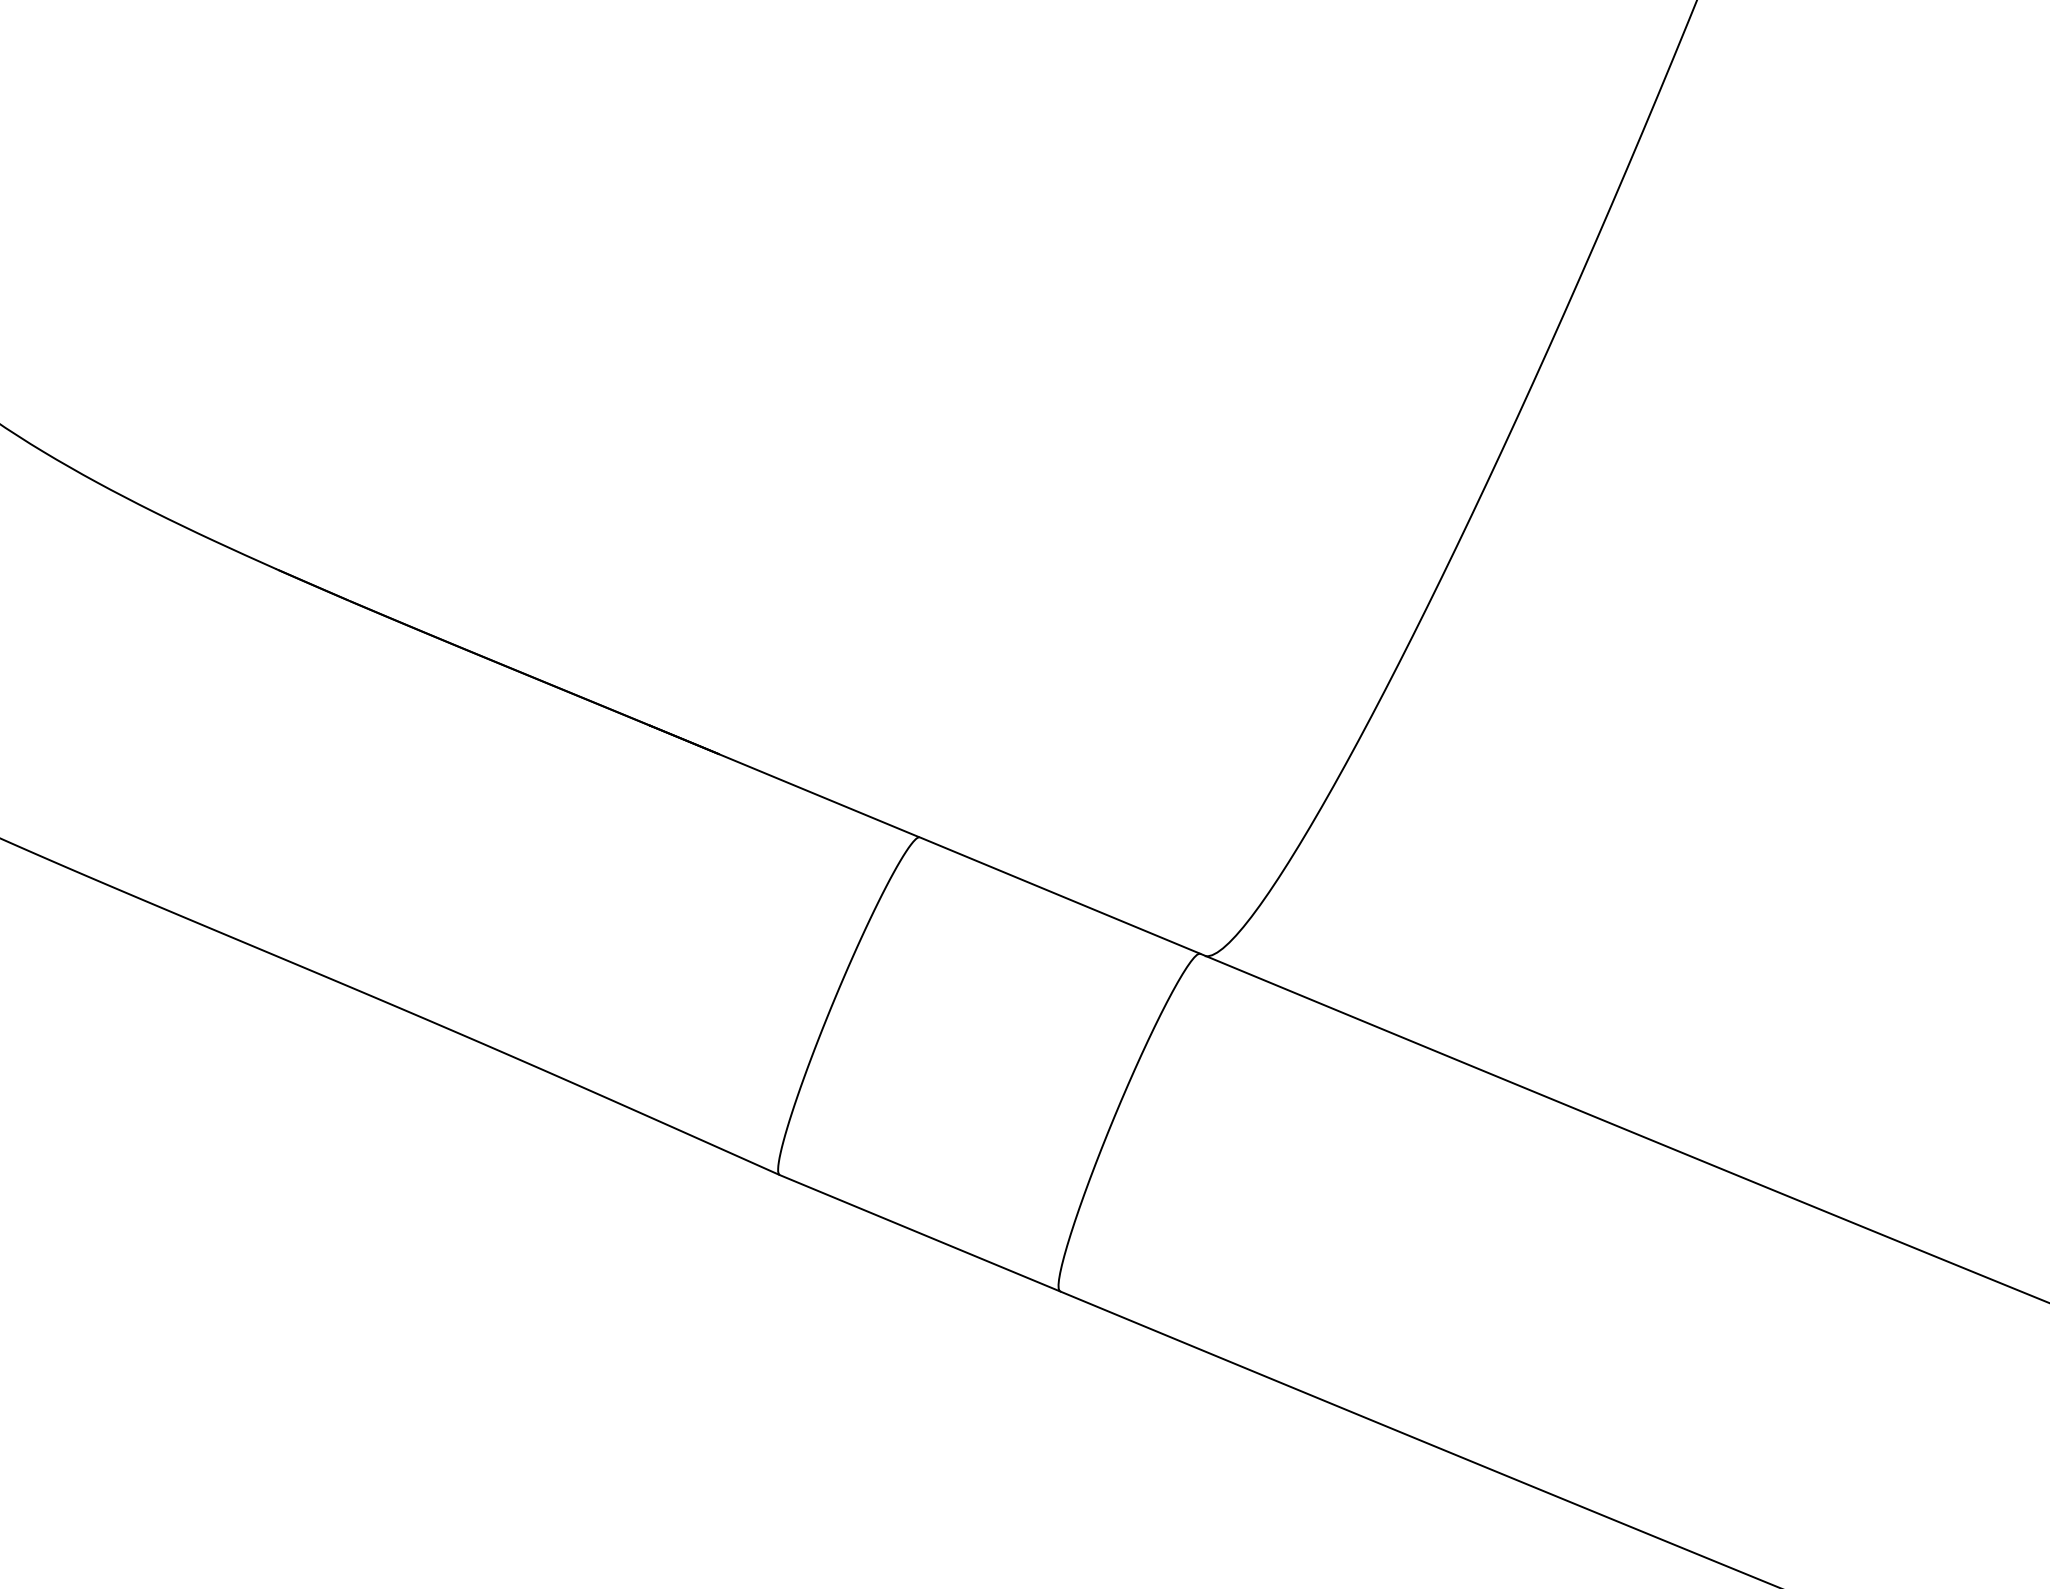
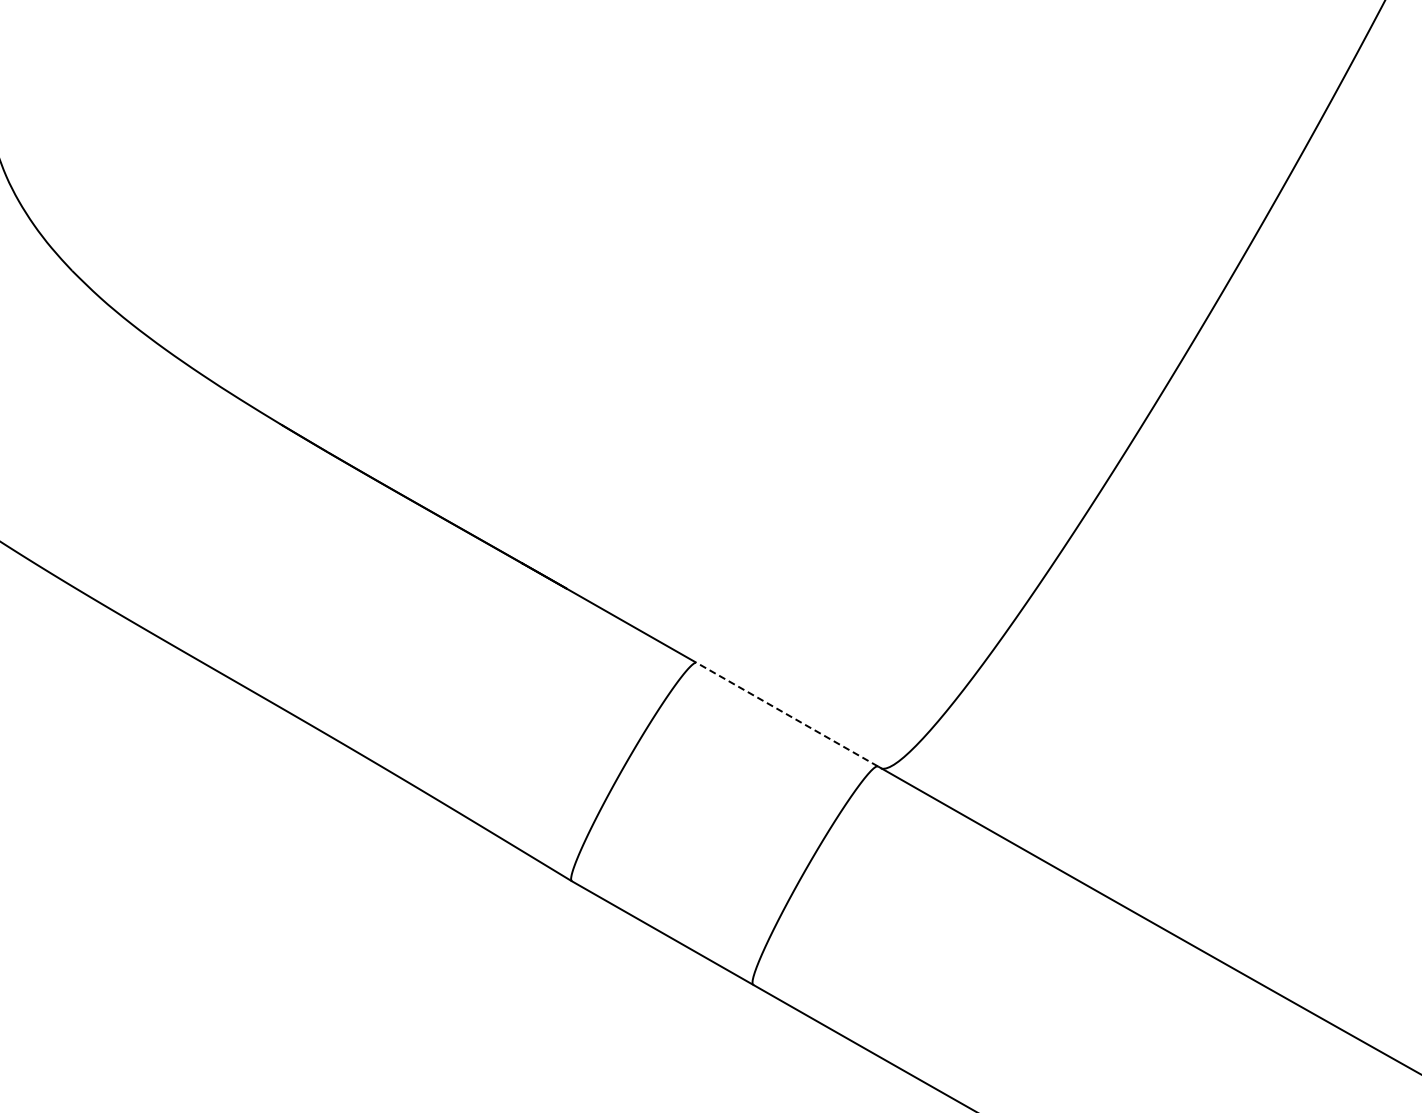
line: (1058, 895) -> (786, 714), solid -> dashed

